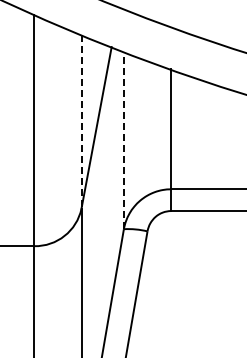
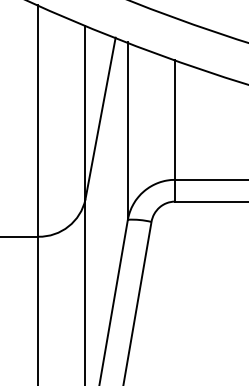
line: (81, 121) -> (85, 112), dashed -> solid
line: (123, 140) -> (127, 131), dashed -> solid

